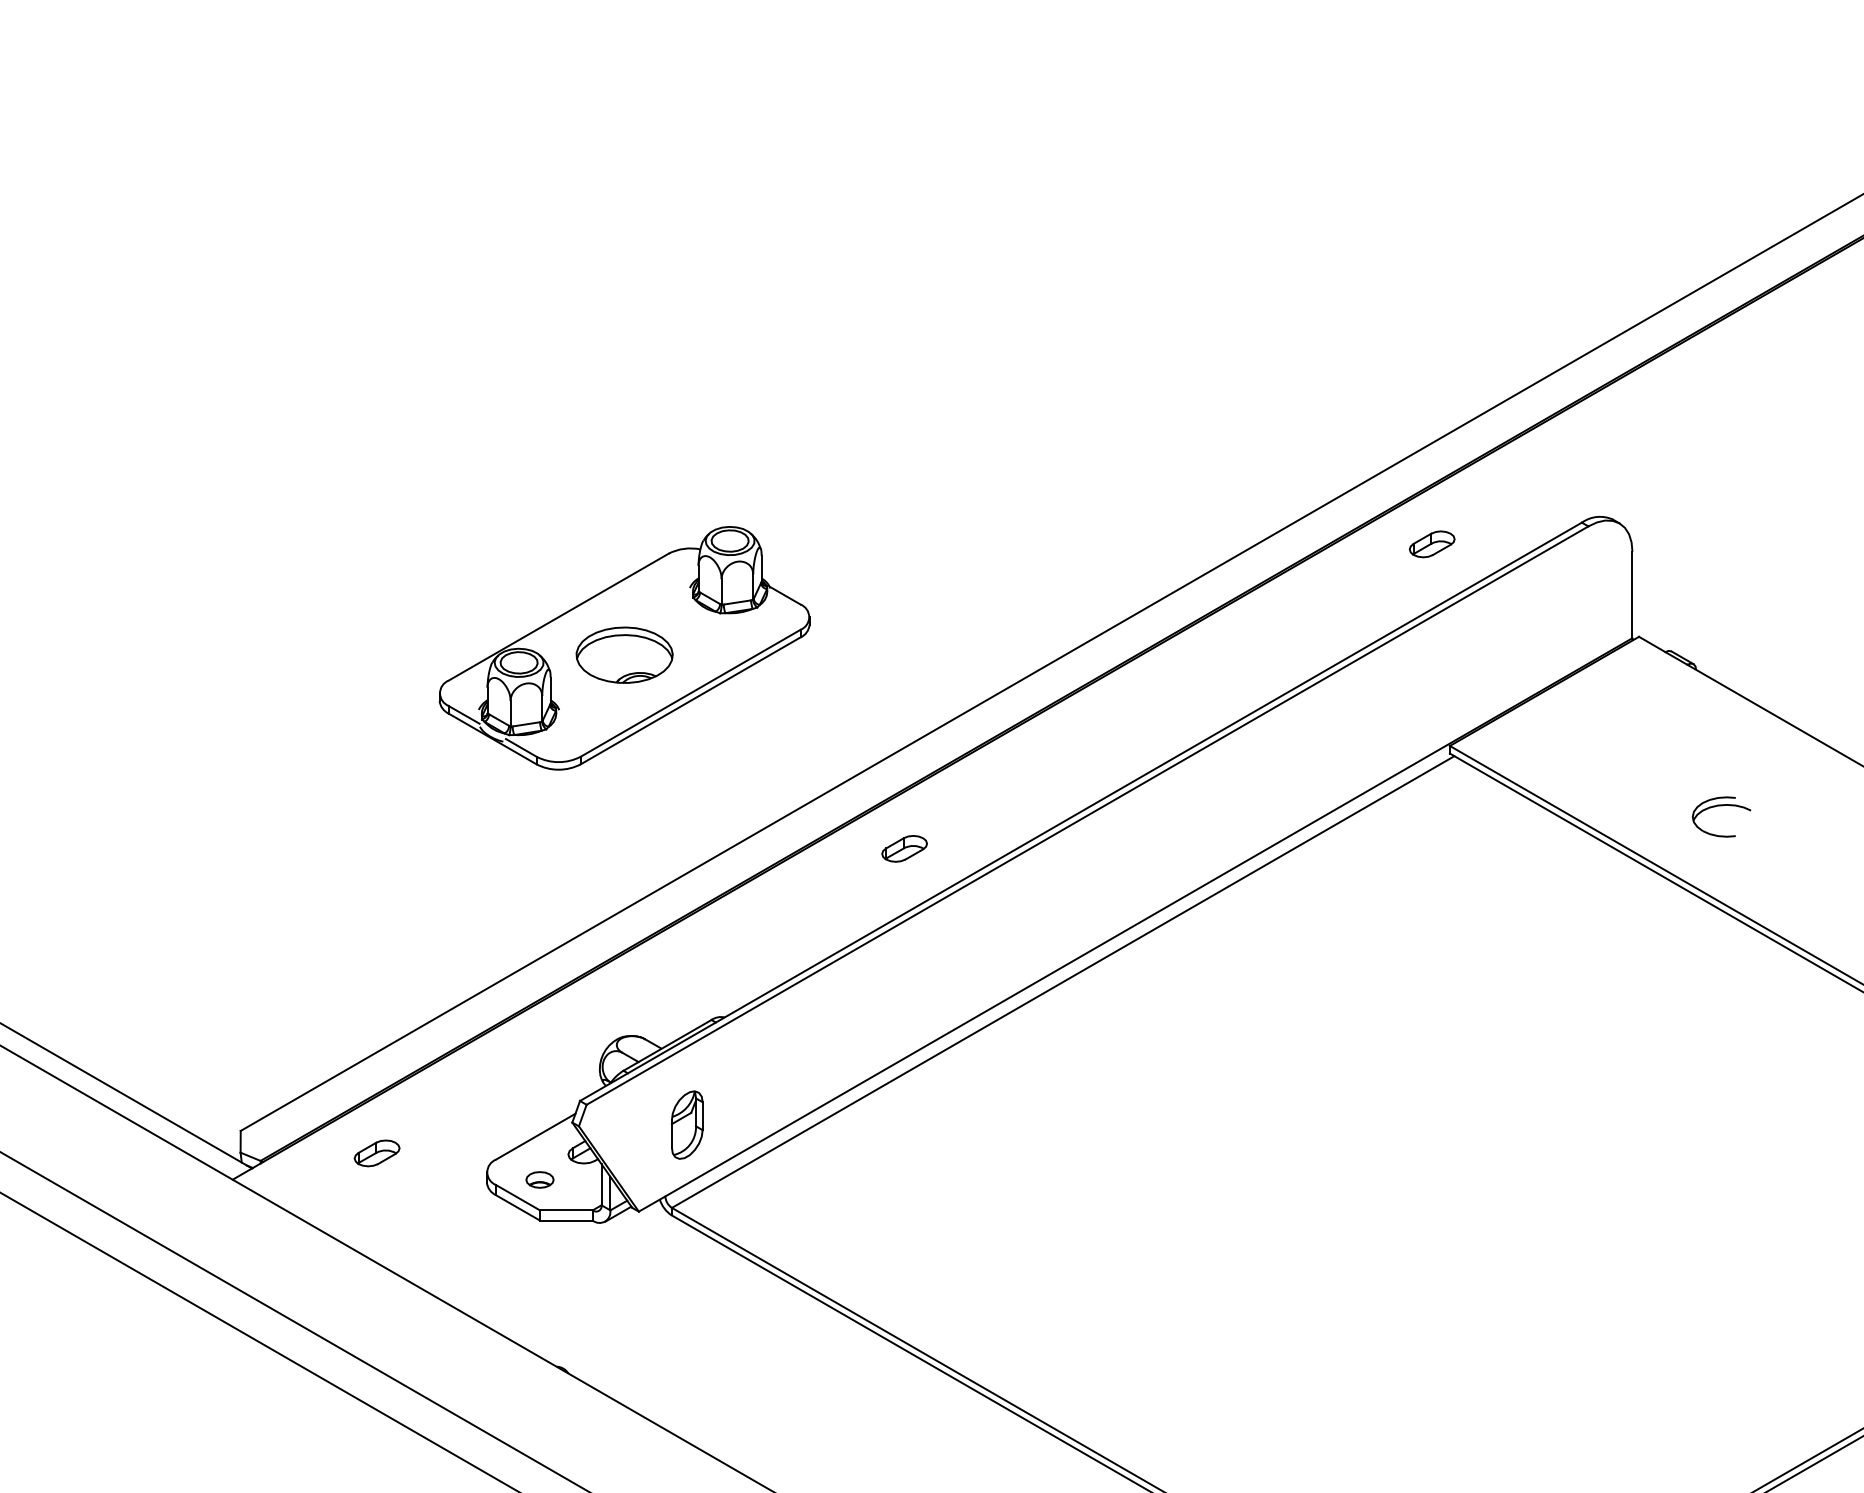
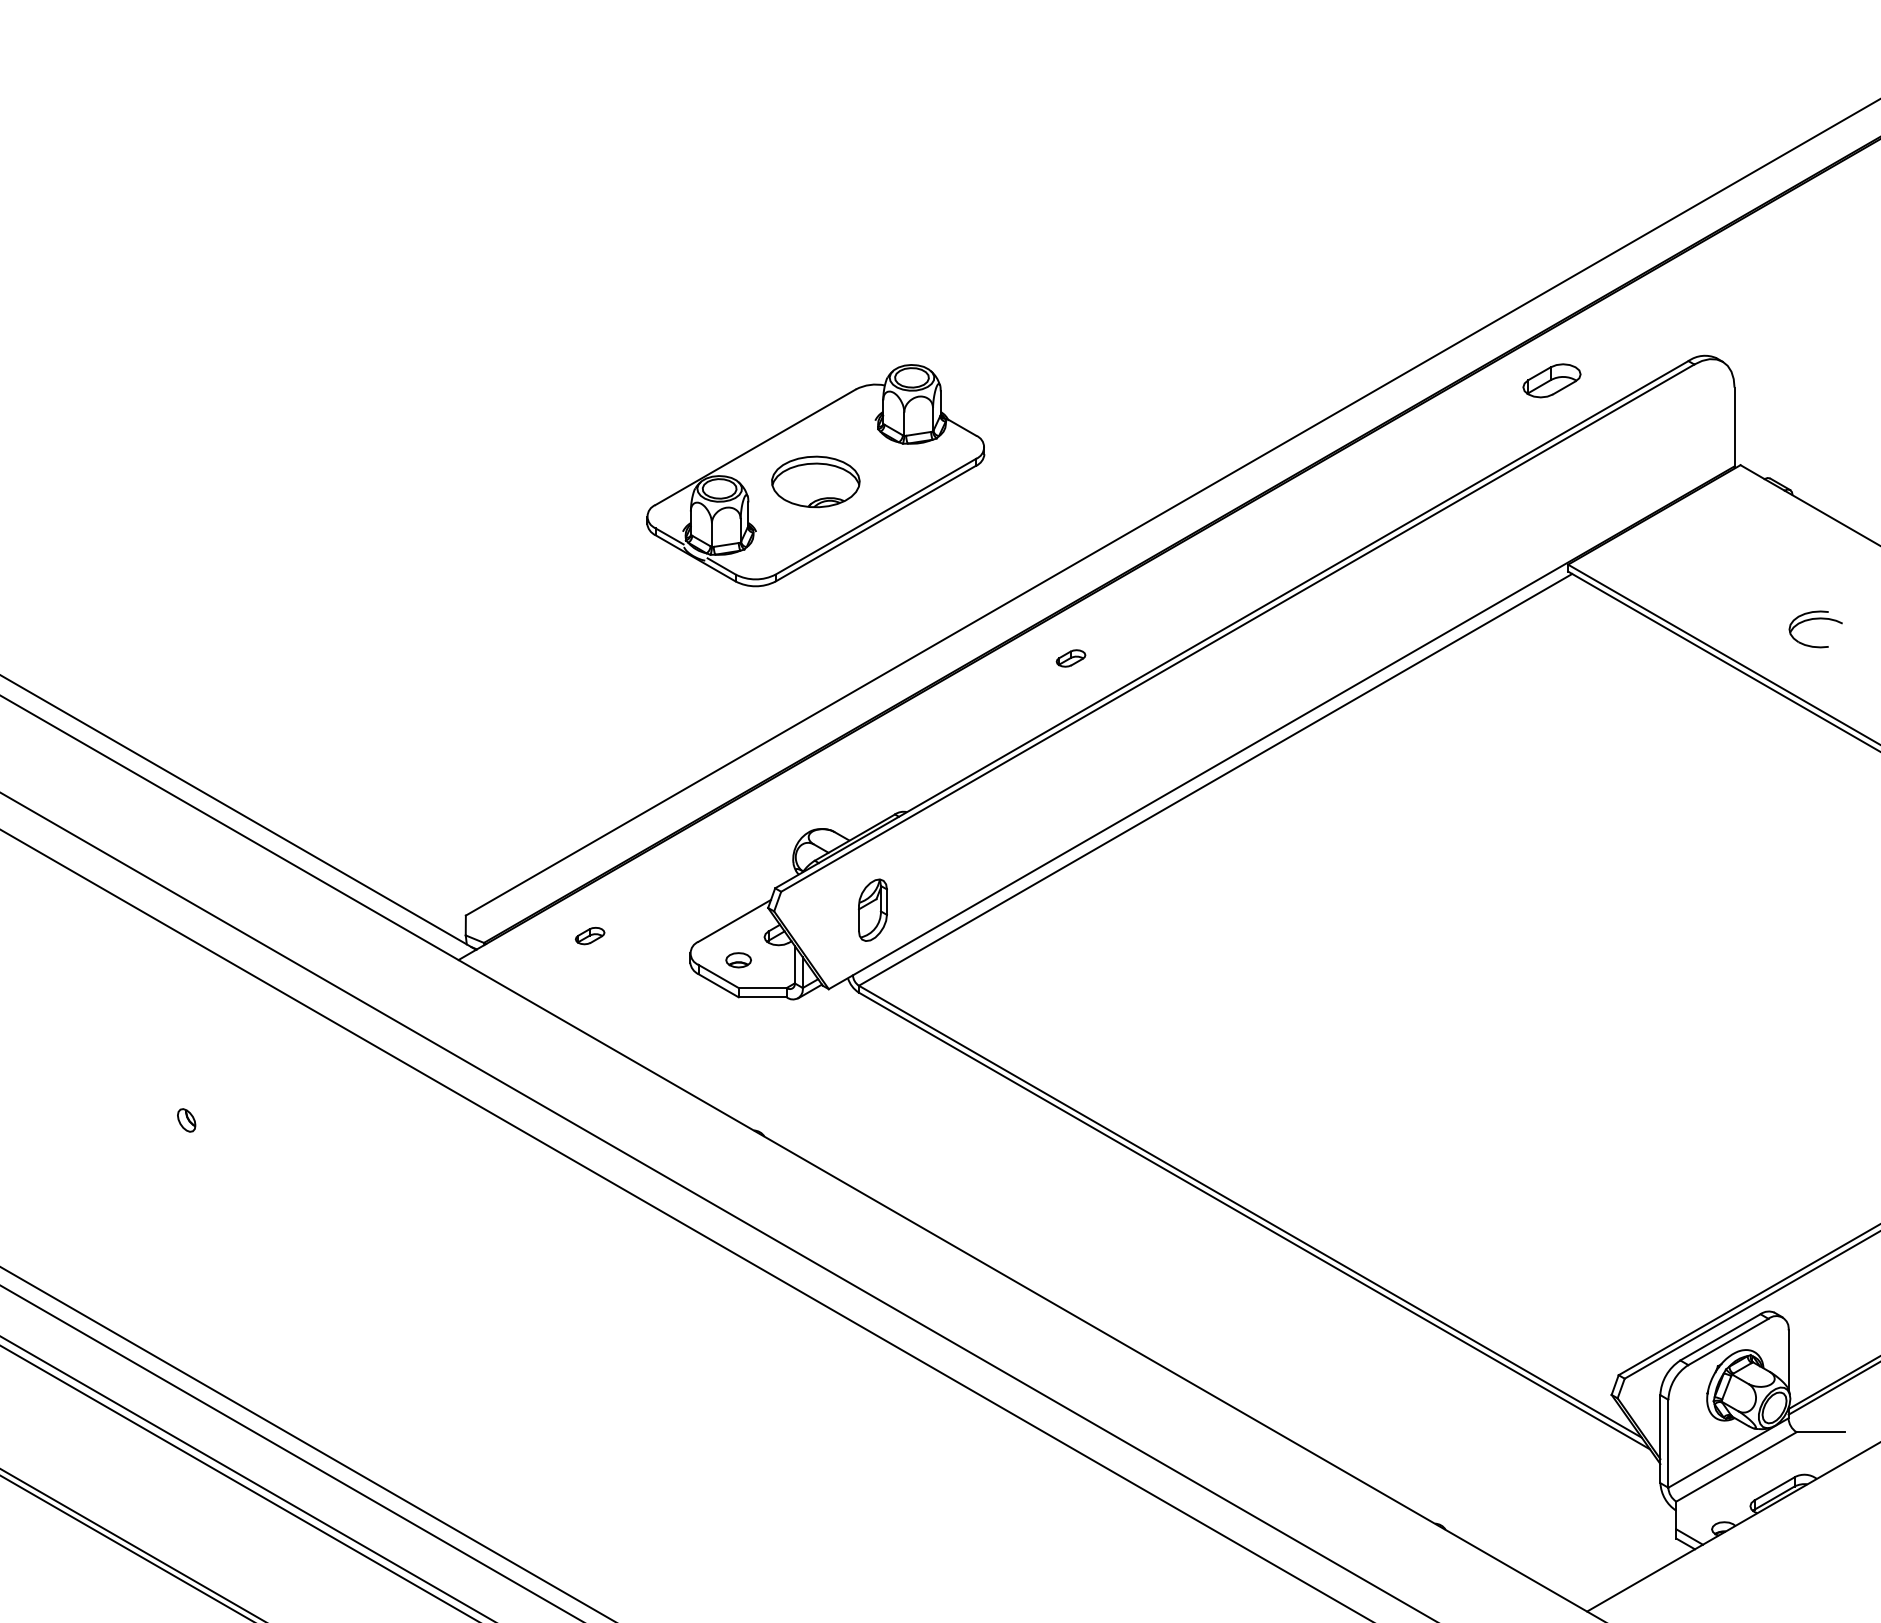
part: (1431, 543) -> (1551, 380), size x1.4
part: (904, 848) -> (1070, 658), size x0.7
part: (376, 1152) -> (589, 935), size x0.7

